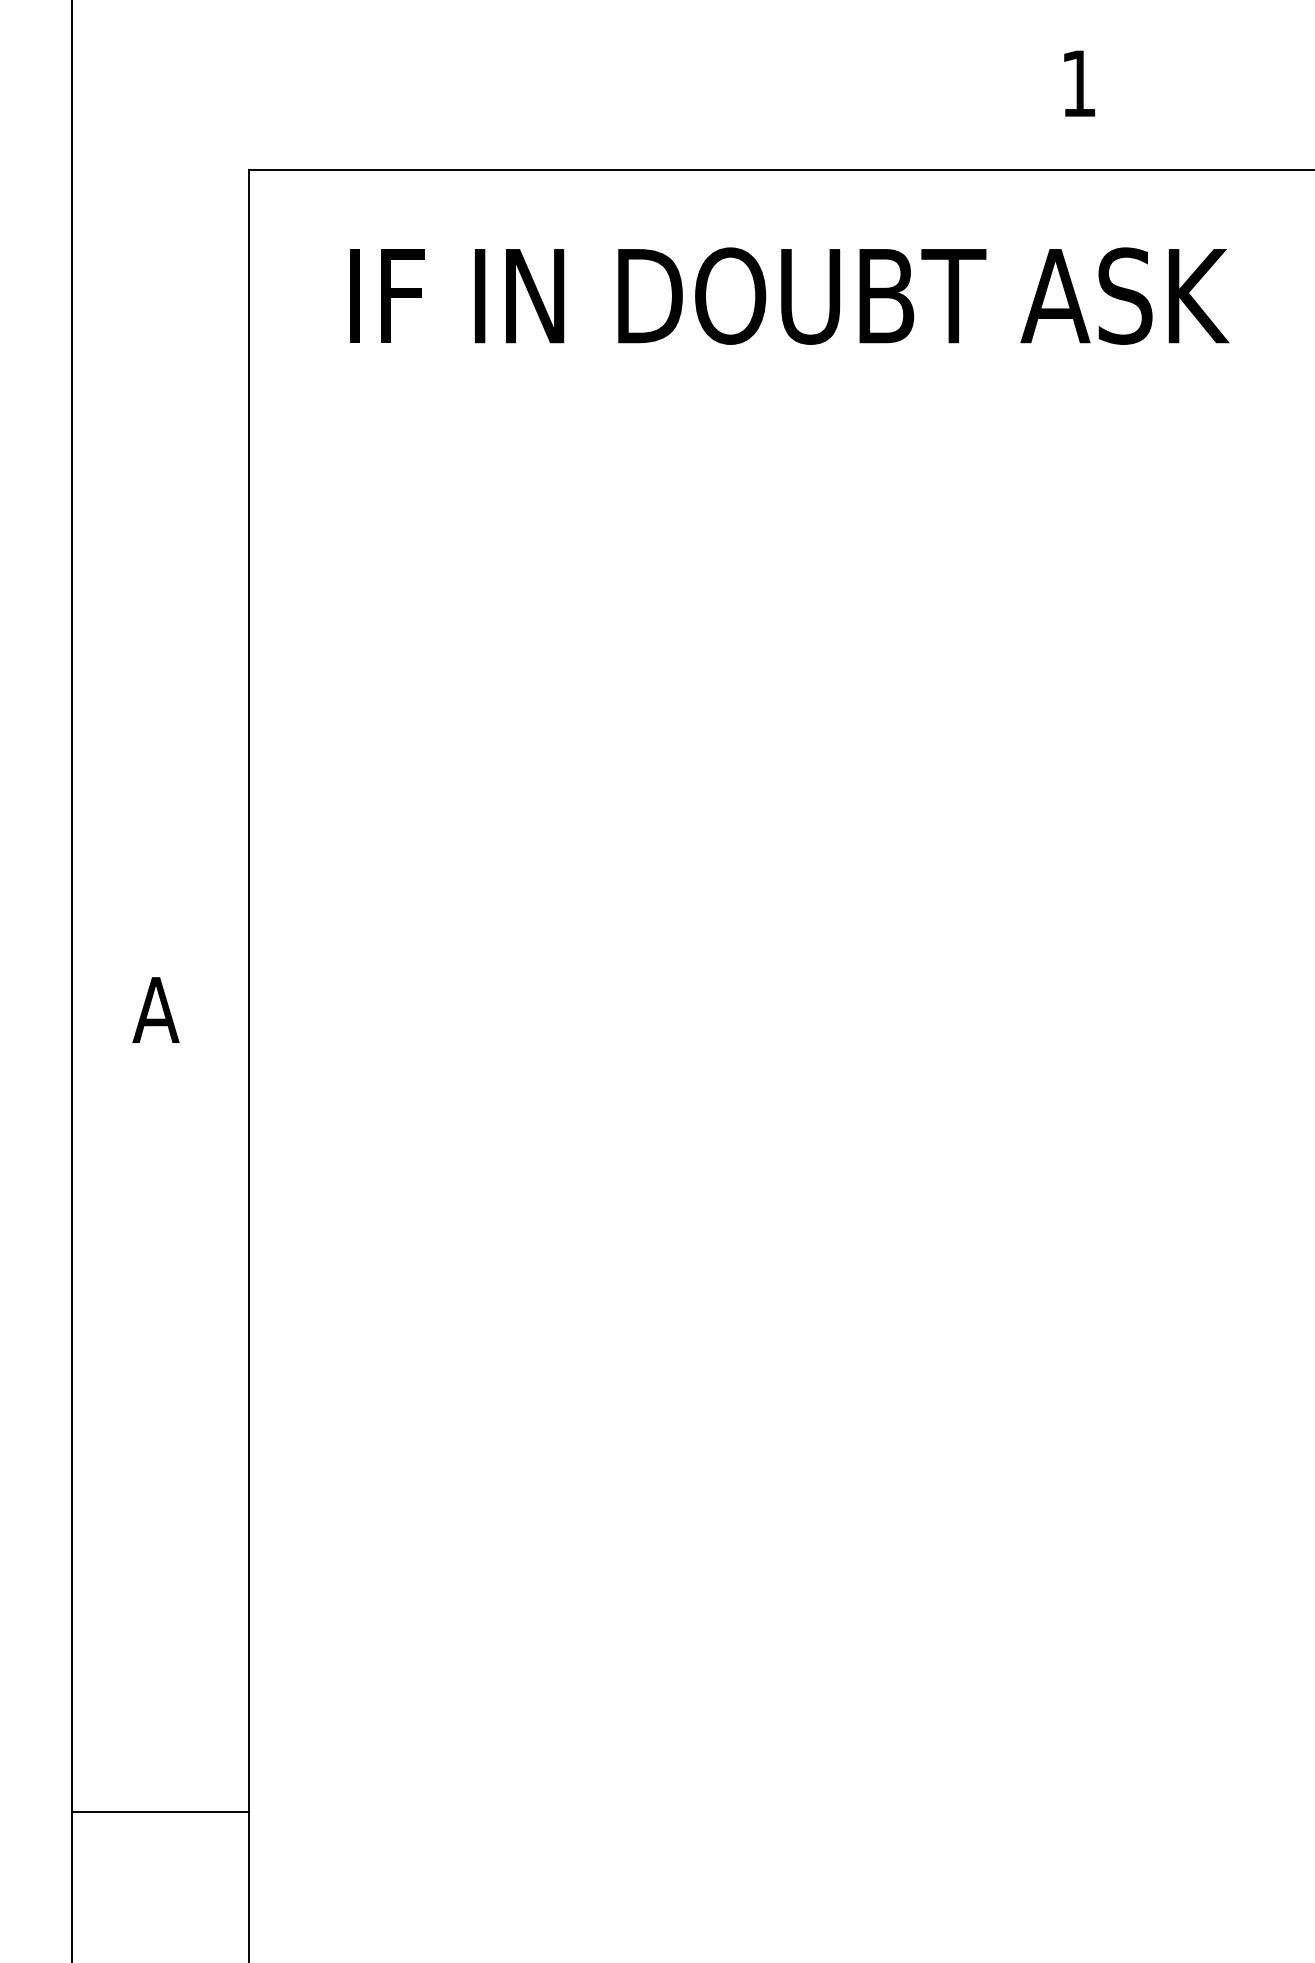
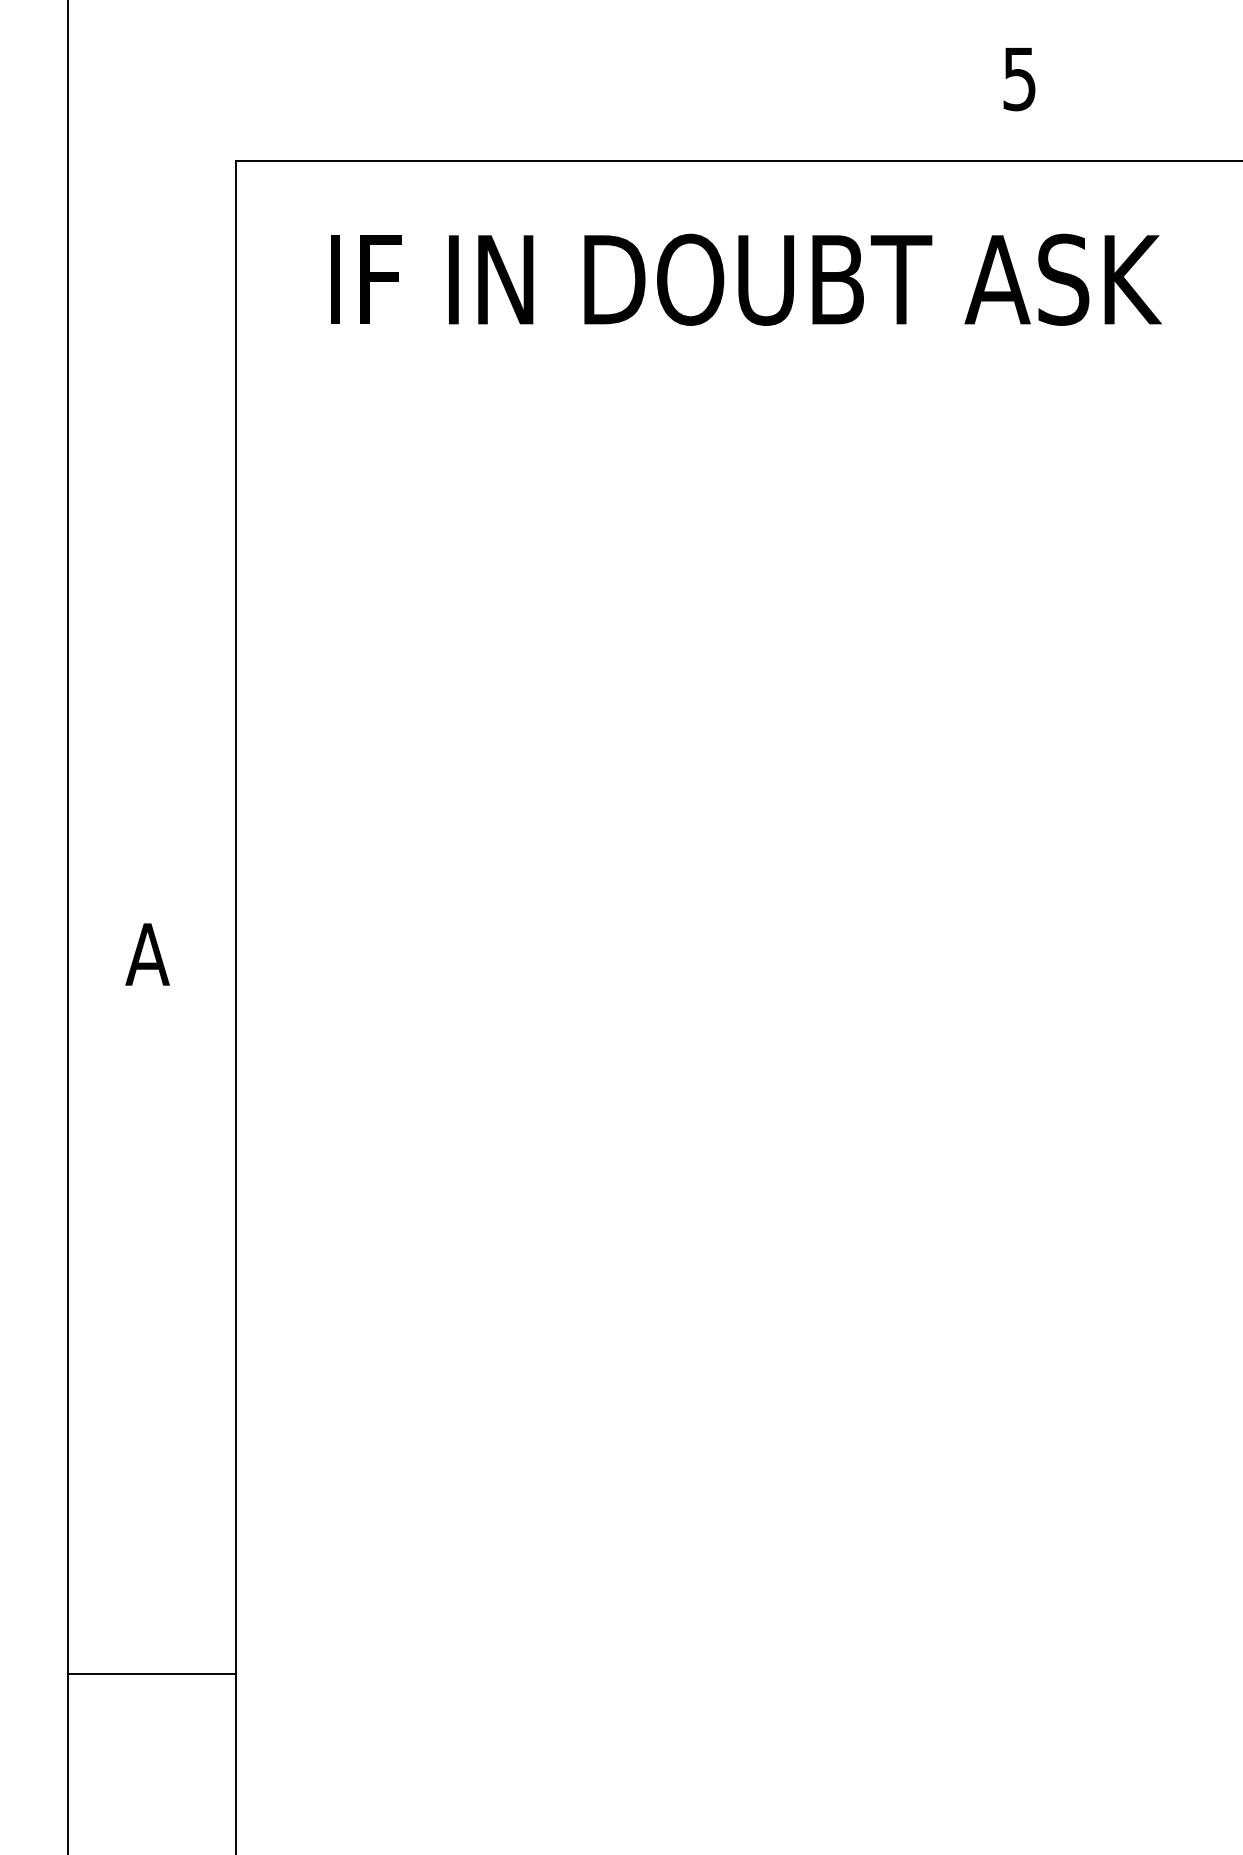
text: (1078, 83) -> (1019, 78), 1 -> 5
line: (160, 1812) -> (151, 1674), moved

